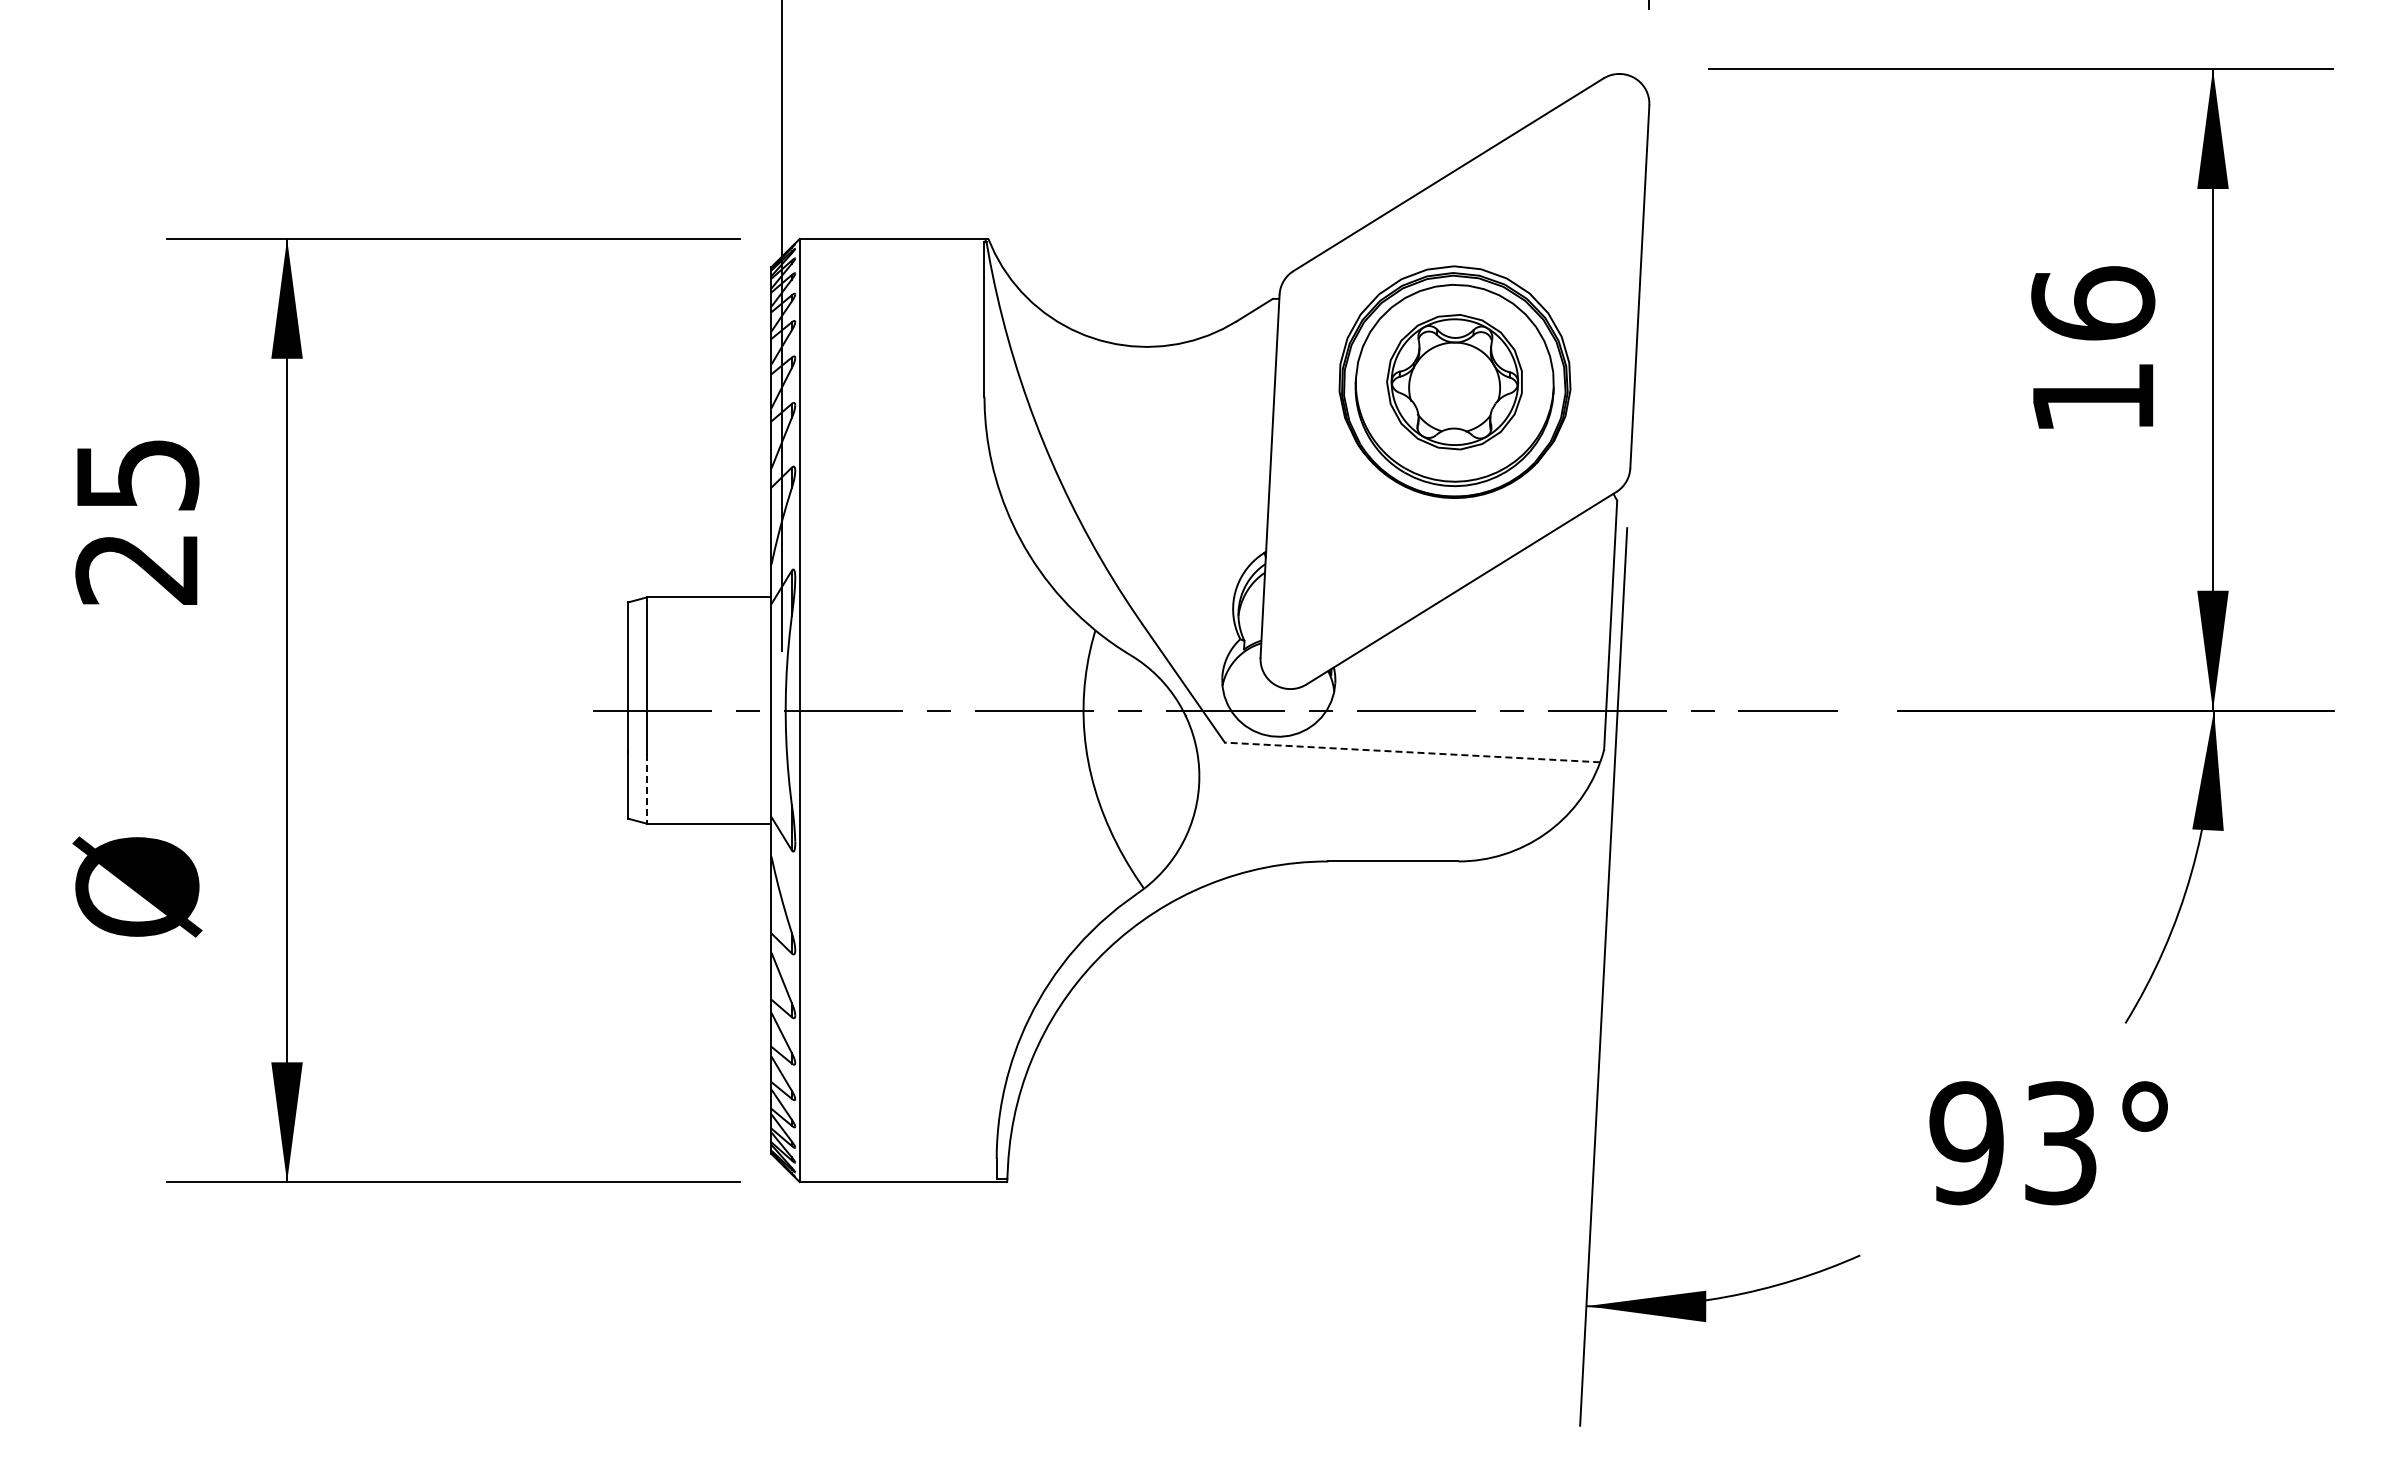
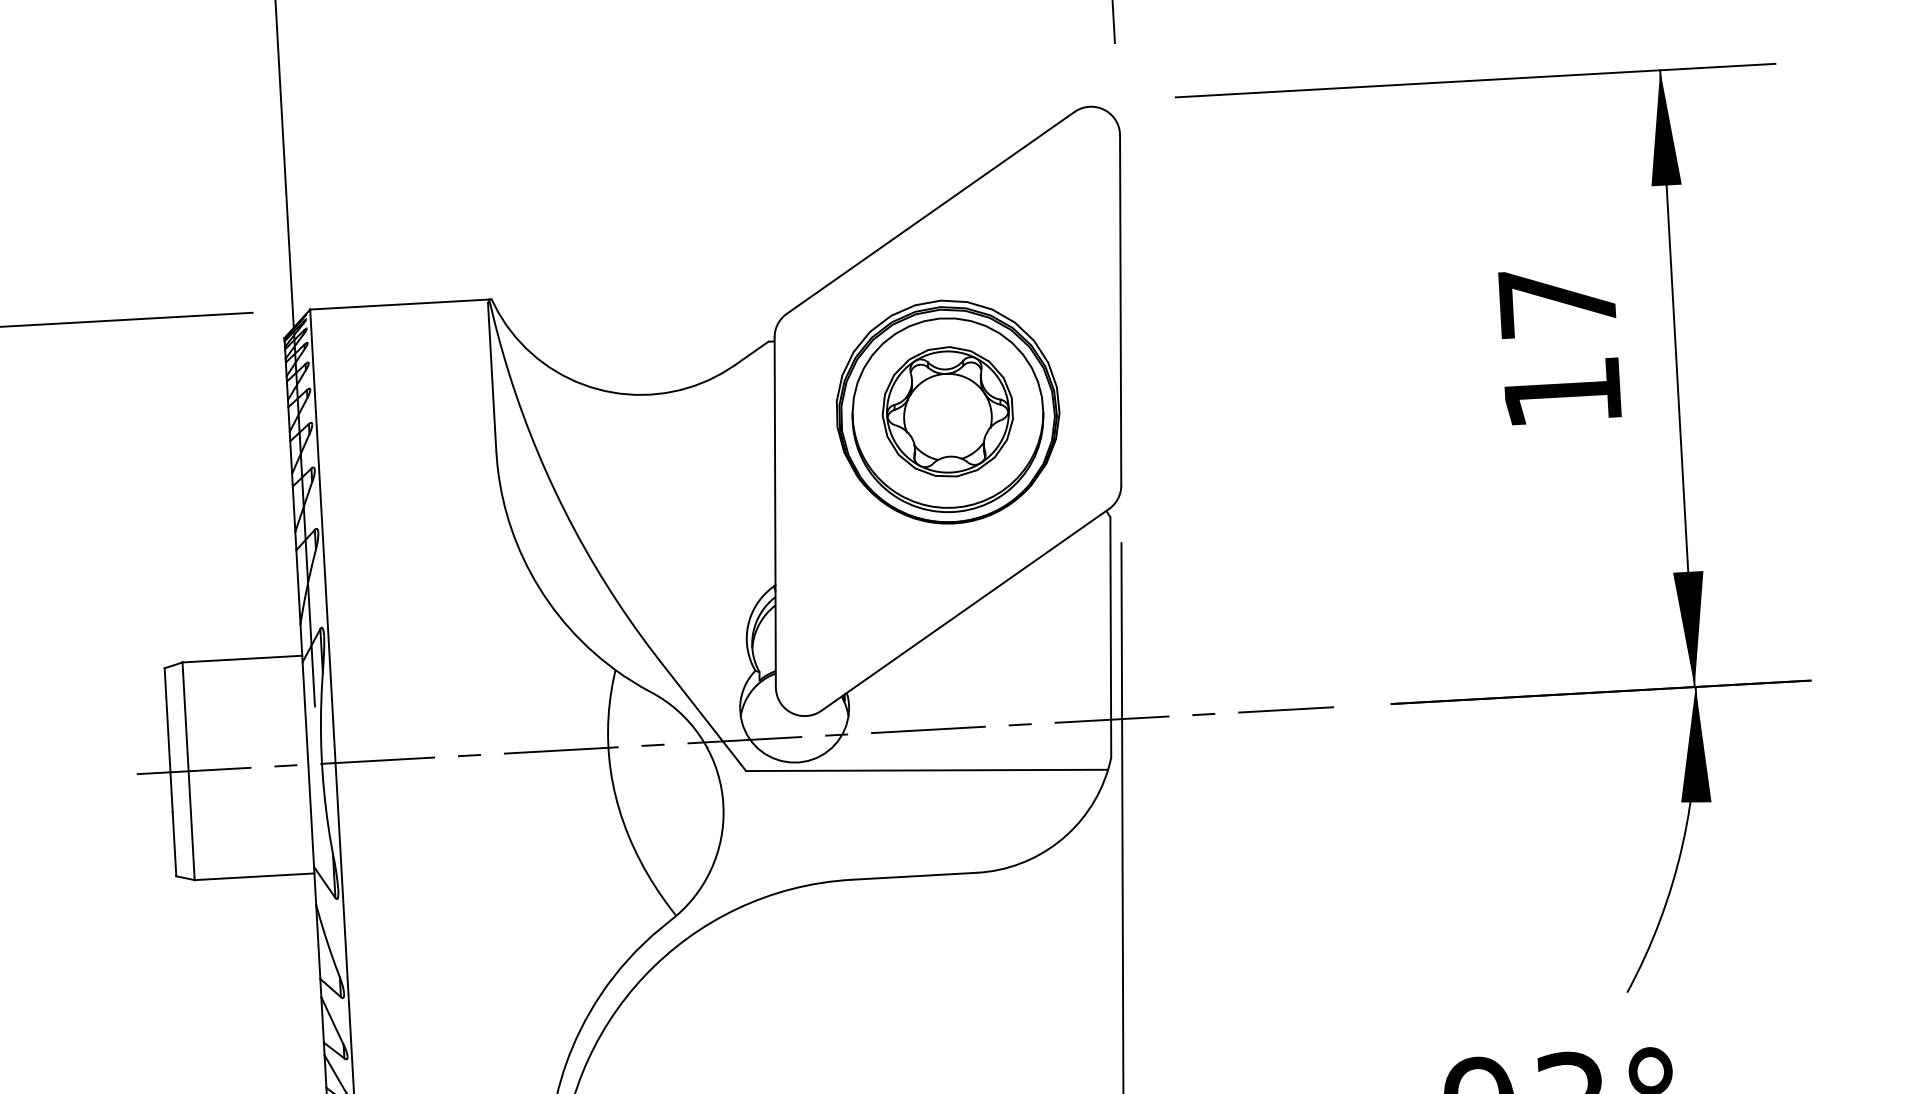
text: (2093, 303) -> (1557, 302), 16 -> 17
line: (1412, 752) -> (927, 770), dashed -> solid
line: (646, 788) -> (192, 846), dashed -> solid

